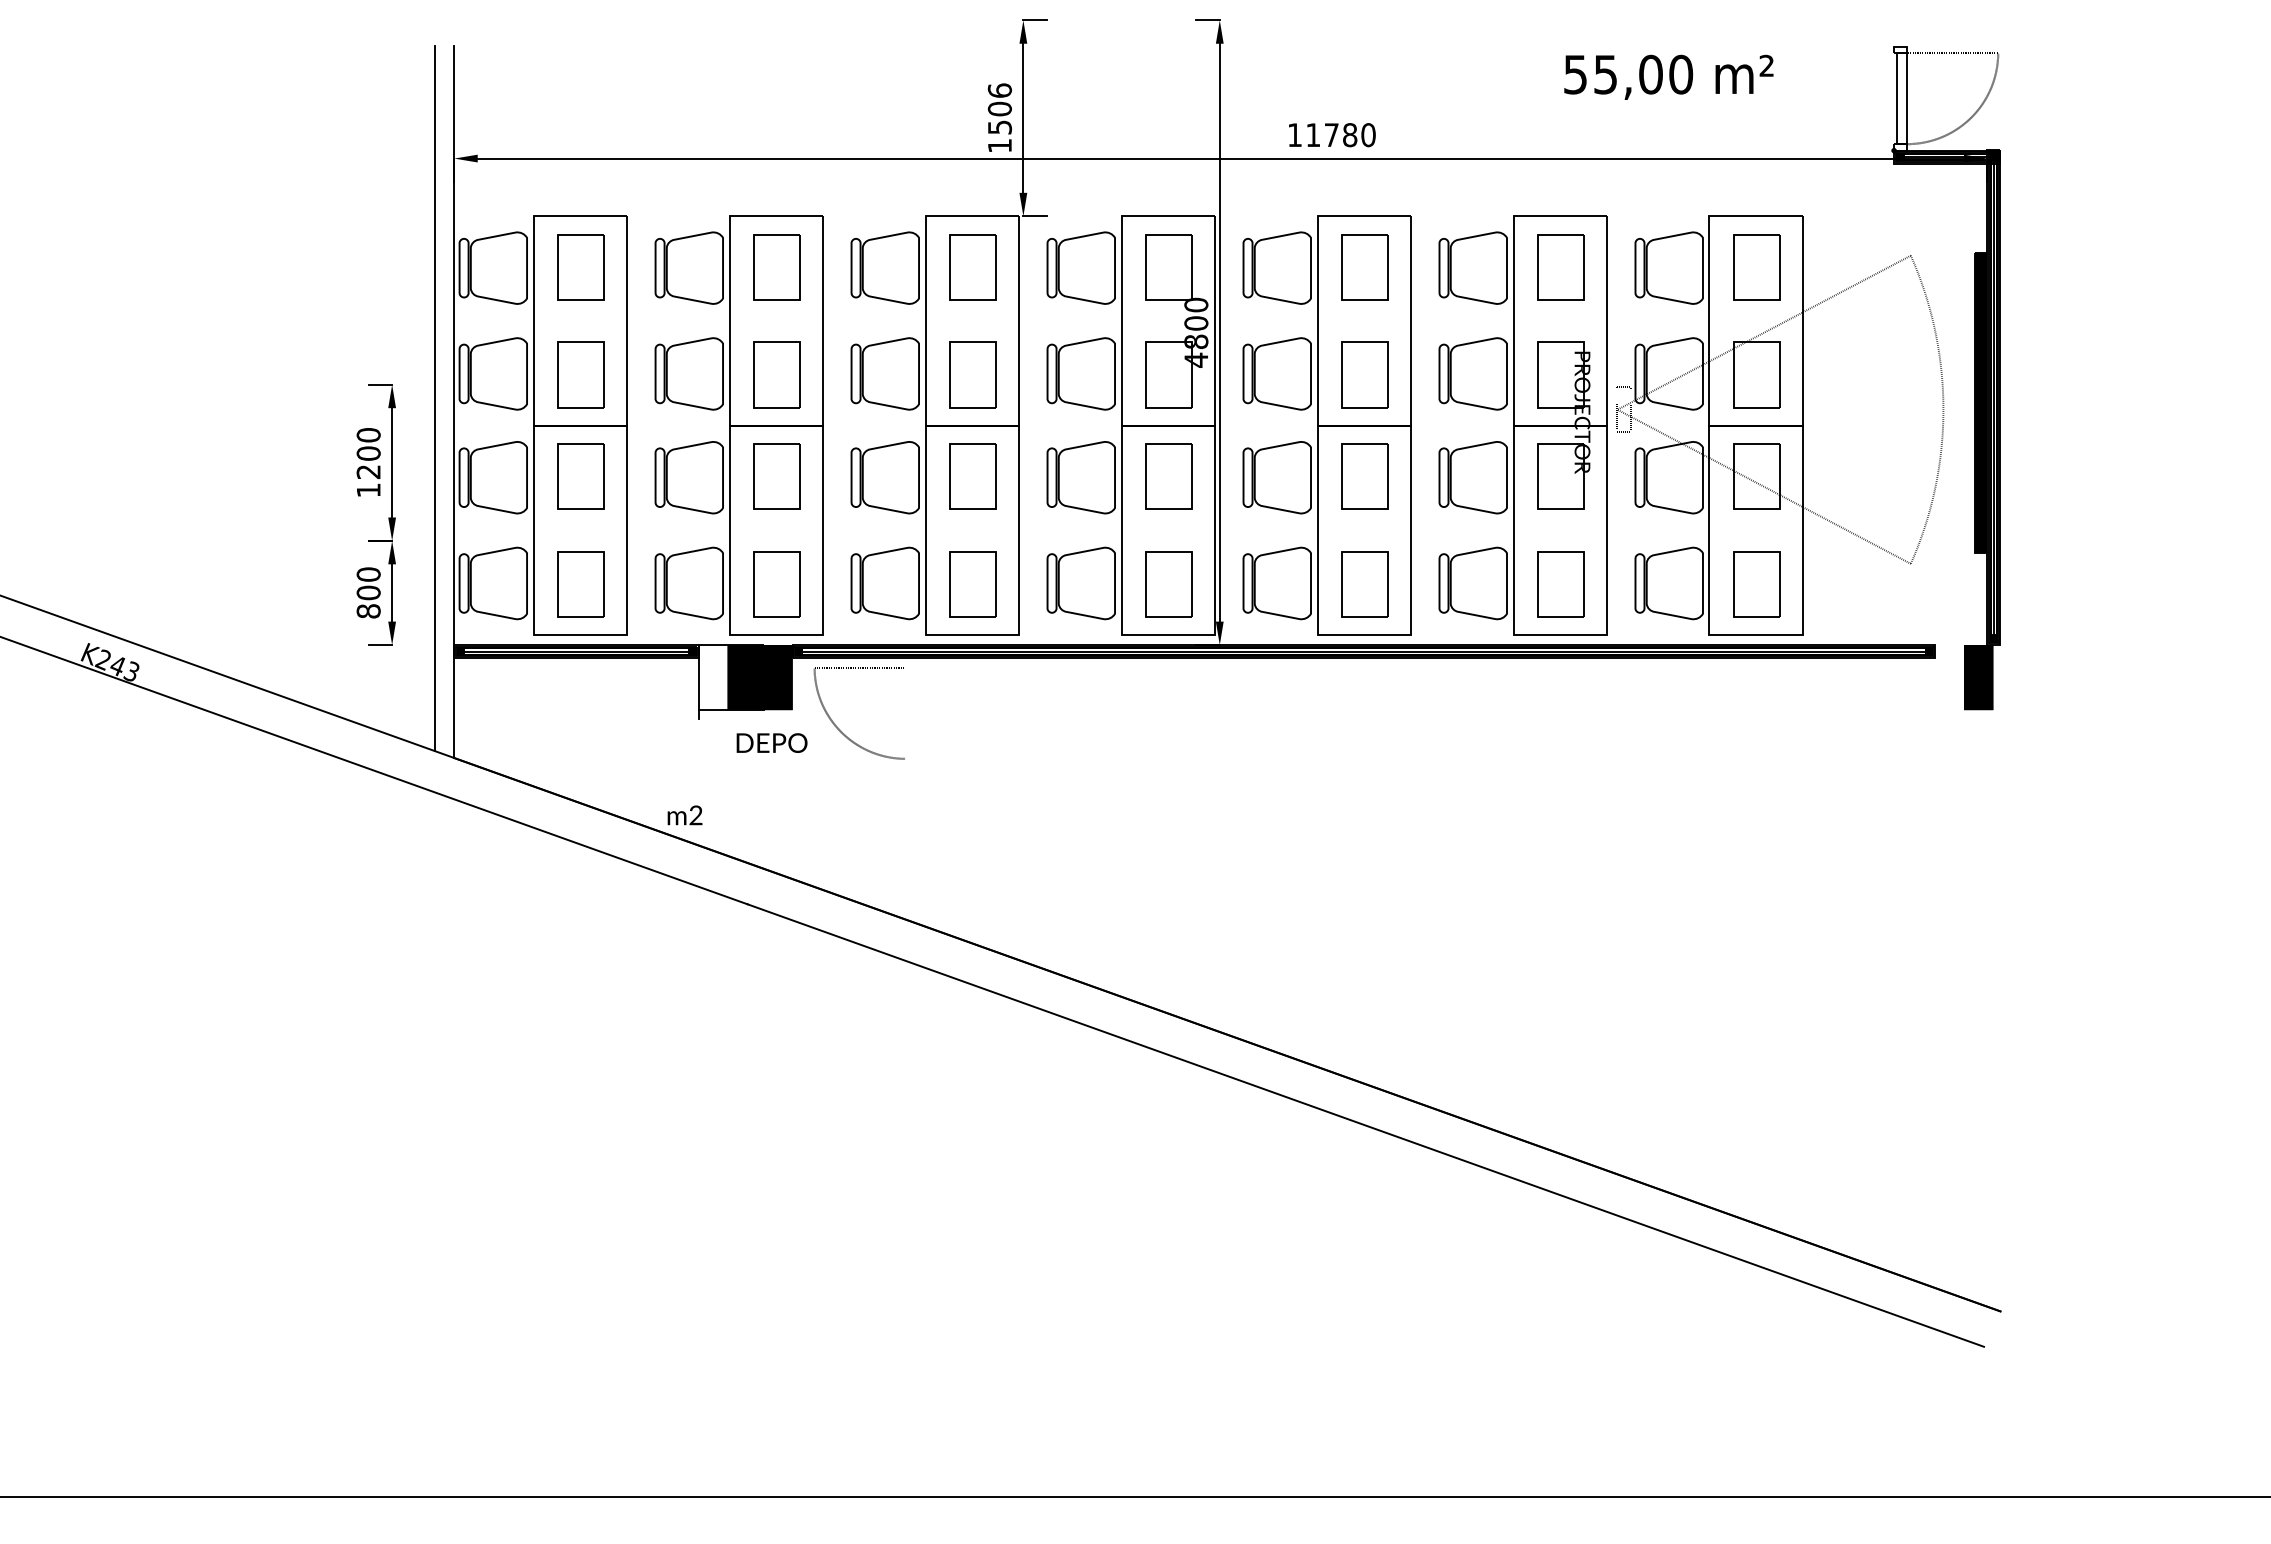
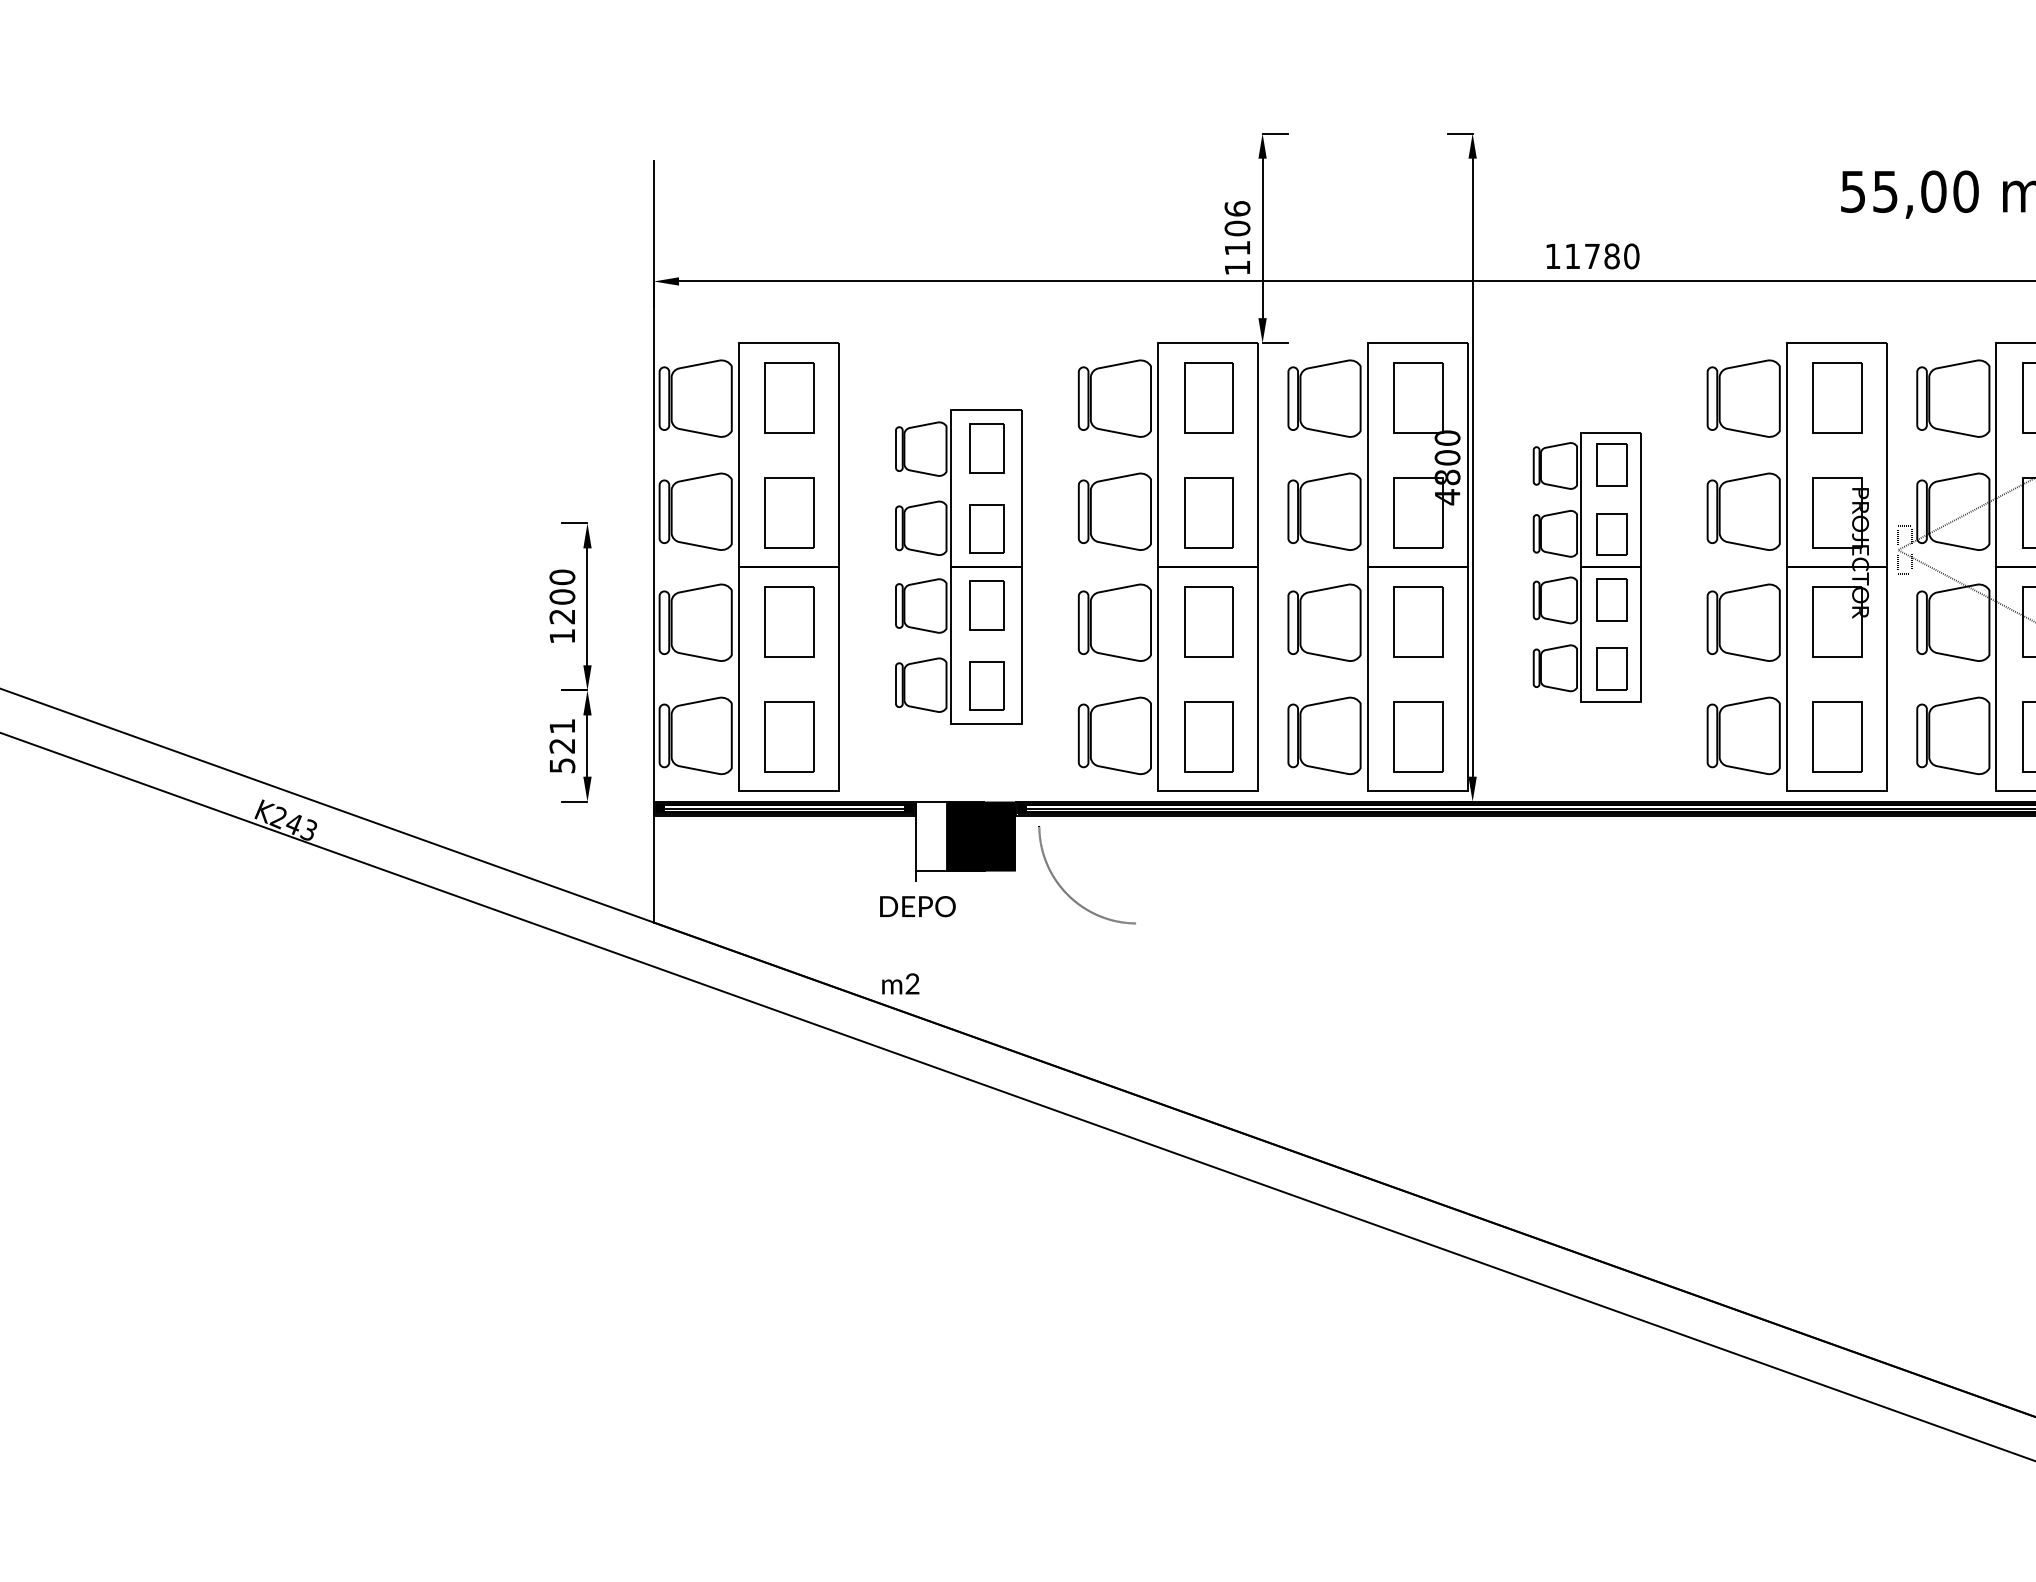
text: (999, 127) -> (1237, 248), 1506 -> 1106
line: (434, 398) -> (632, 538), removed
part: (738, 425) -> (957, 566), size x0.7
part: (1326, 425) -> (1586, 566), size x0.6
text: (368, 592) -> (562, 745), 800 -> 521
line: (859, 667) -> (1087, 825), removed
text: (771, 742) -> (917, 905), moved

